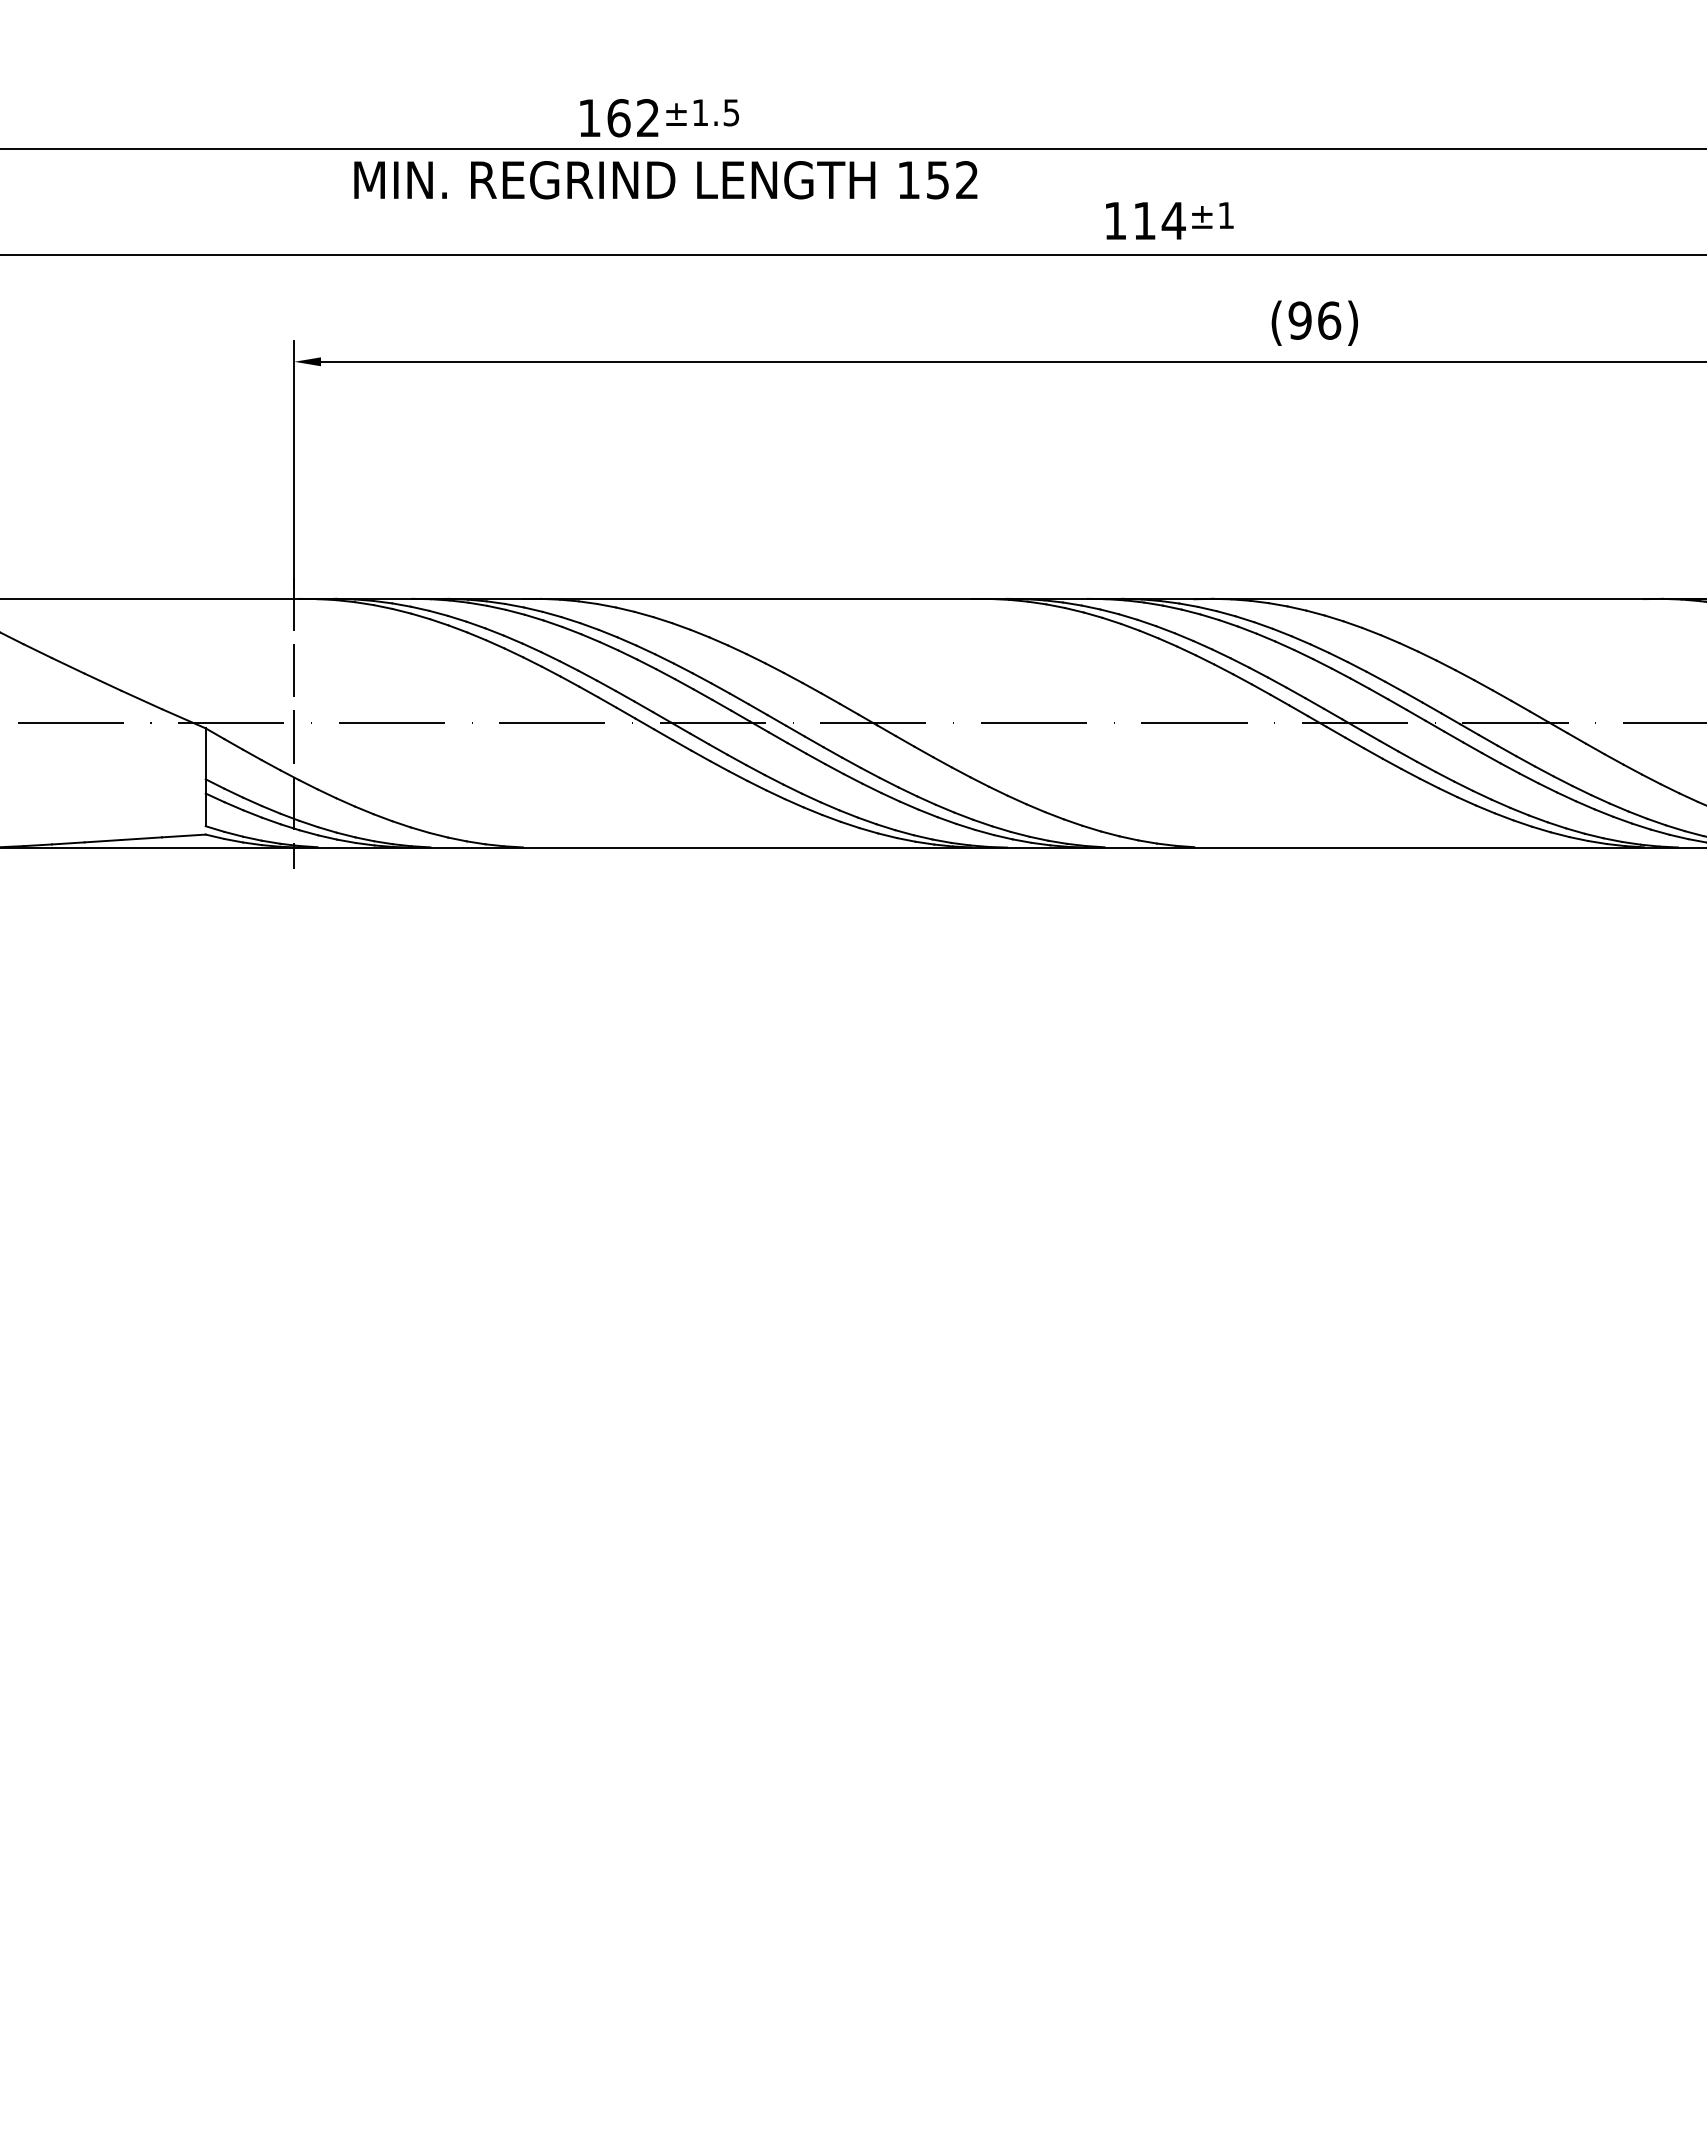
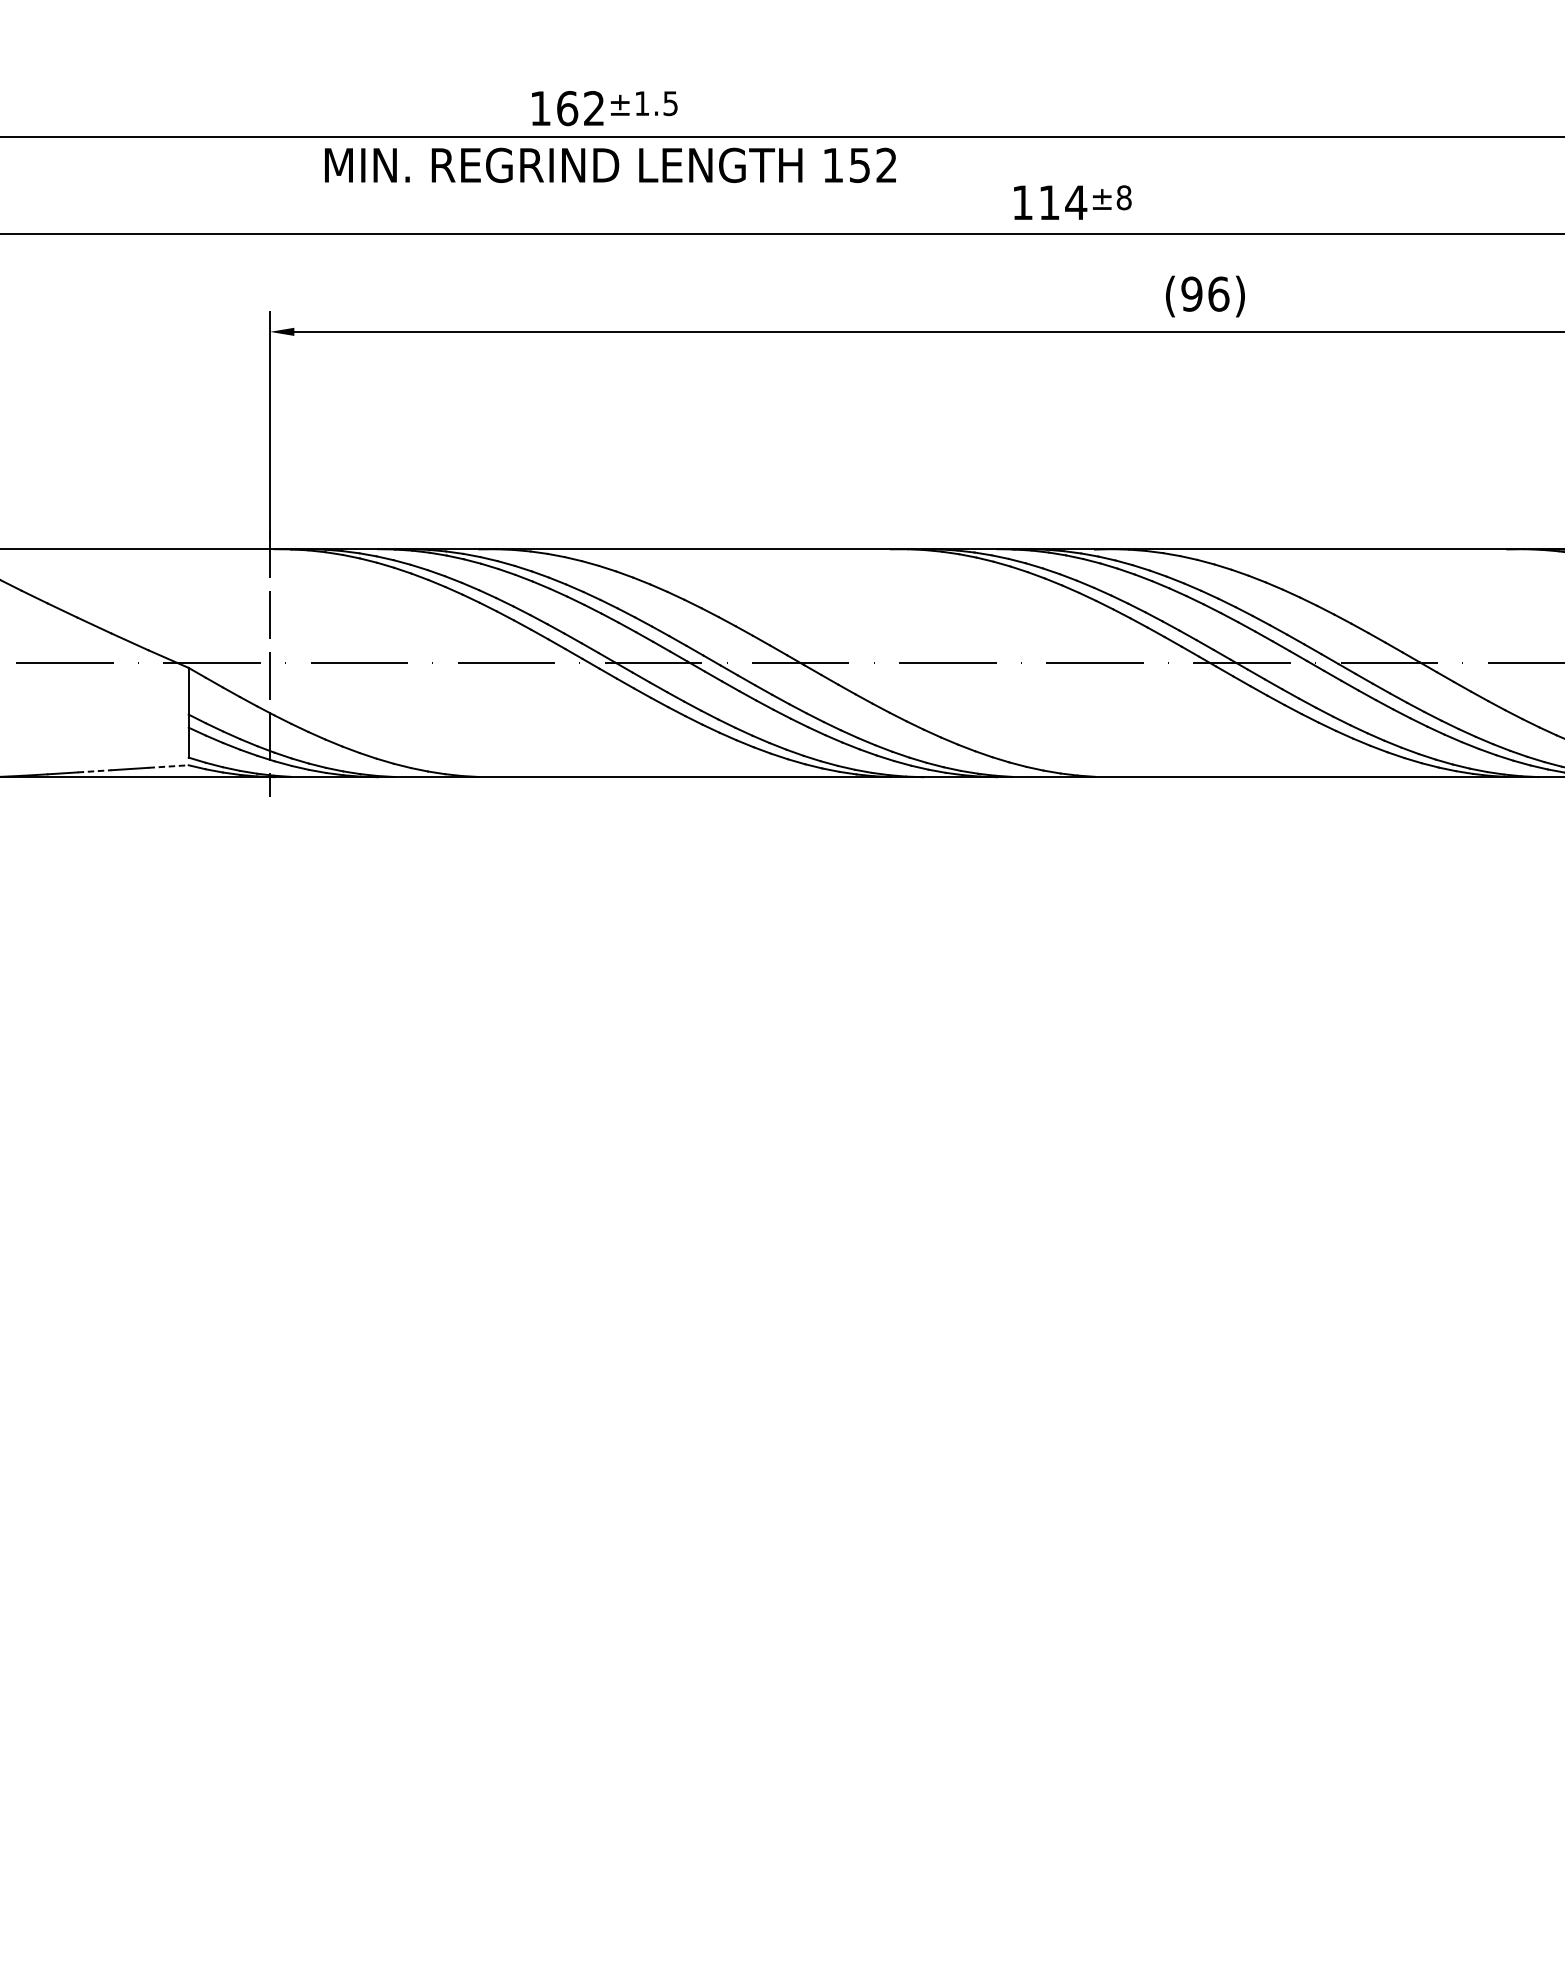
text: (1226, 215) -> (1124, 197), ±1 -> ±8
line: (183, 835) -> (168, 766), solid -> dashed
line: (103, 841) -> (94, 771), solid -> dashed

